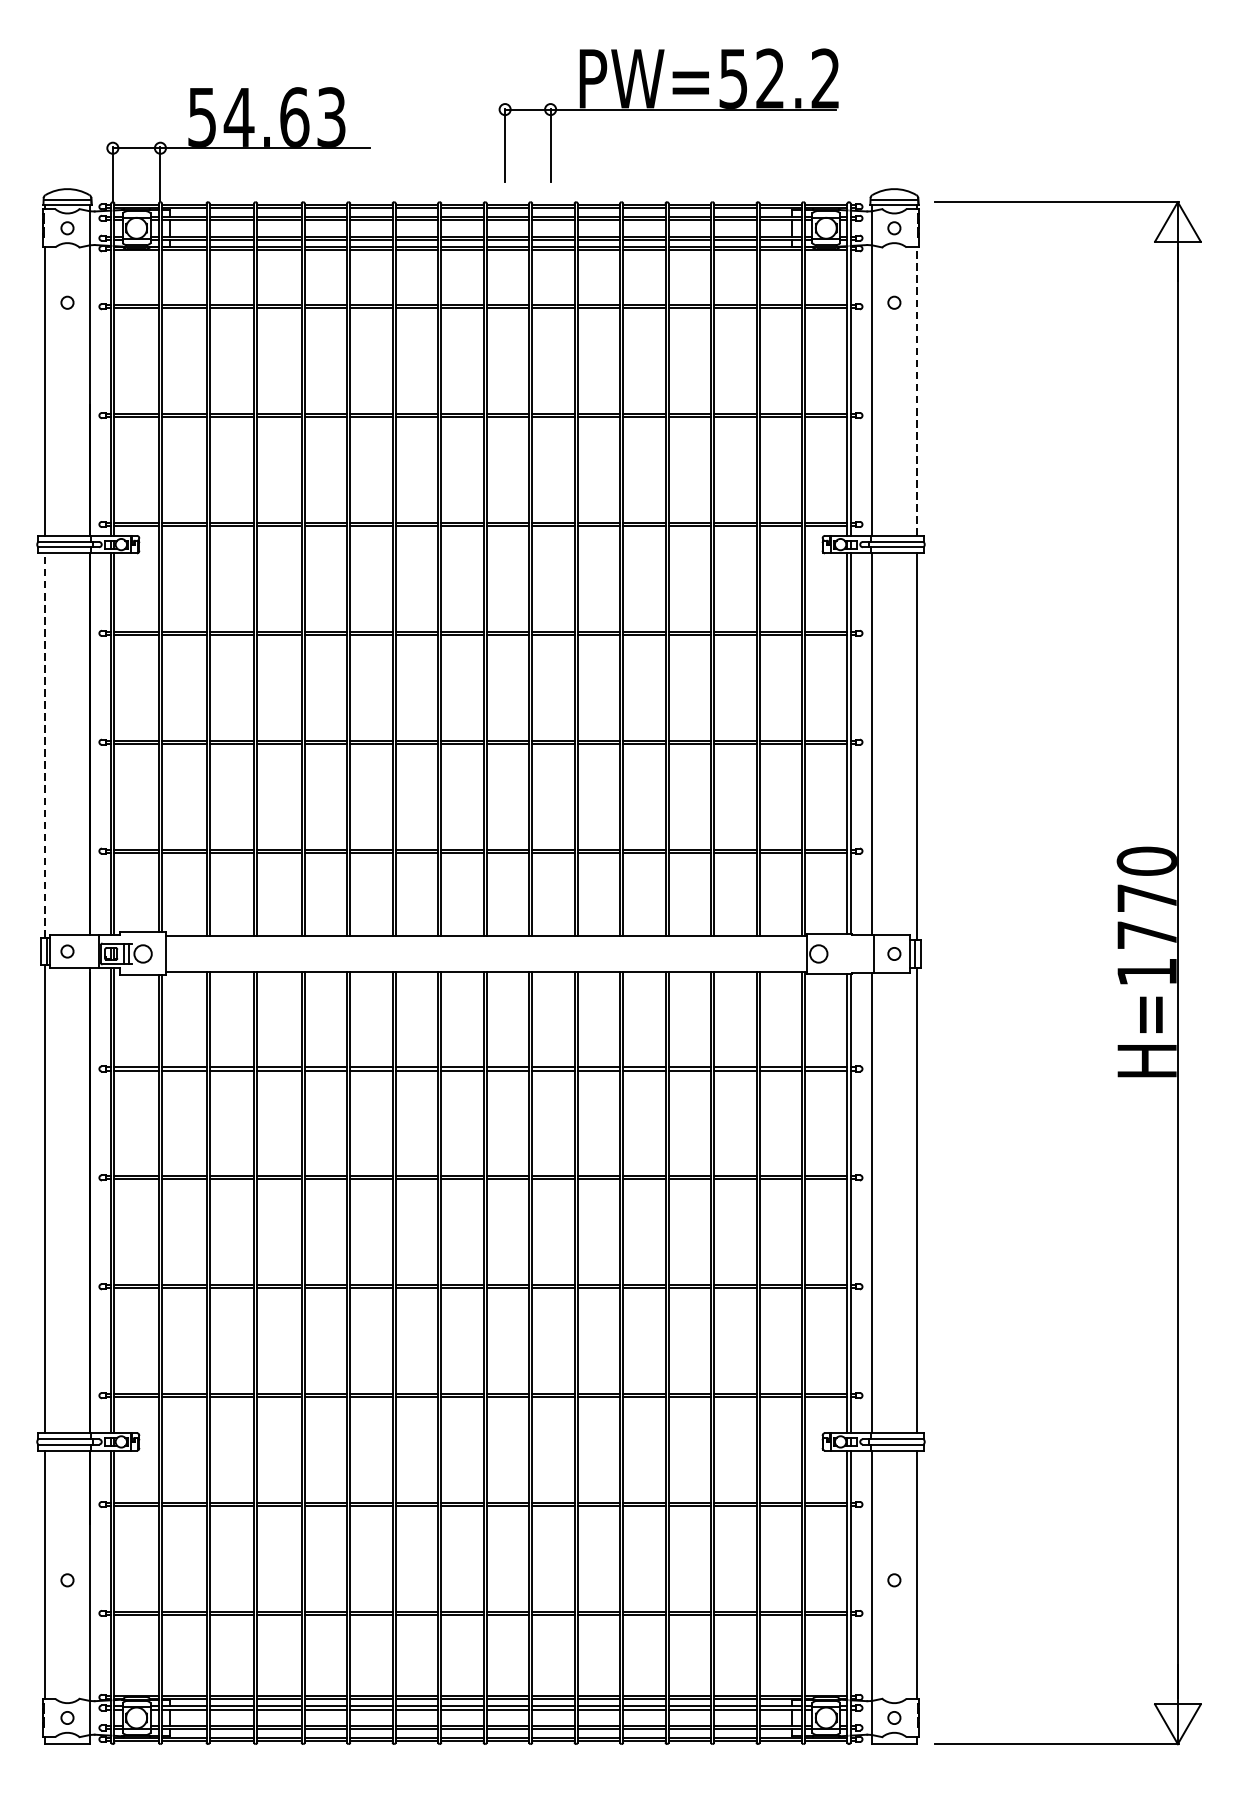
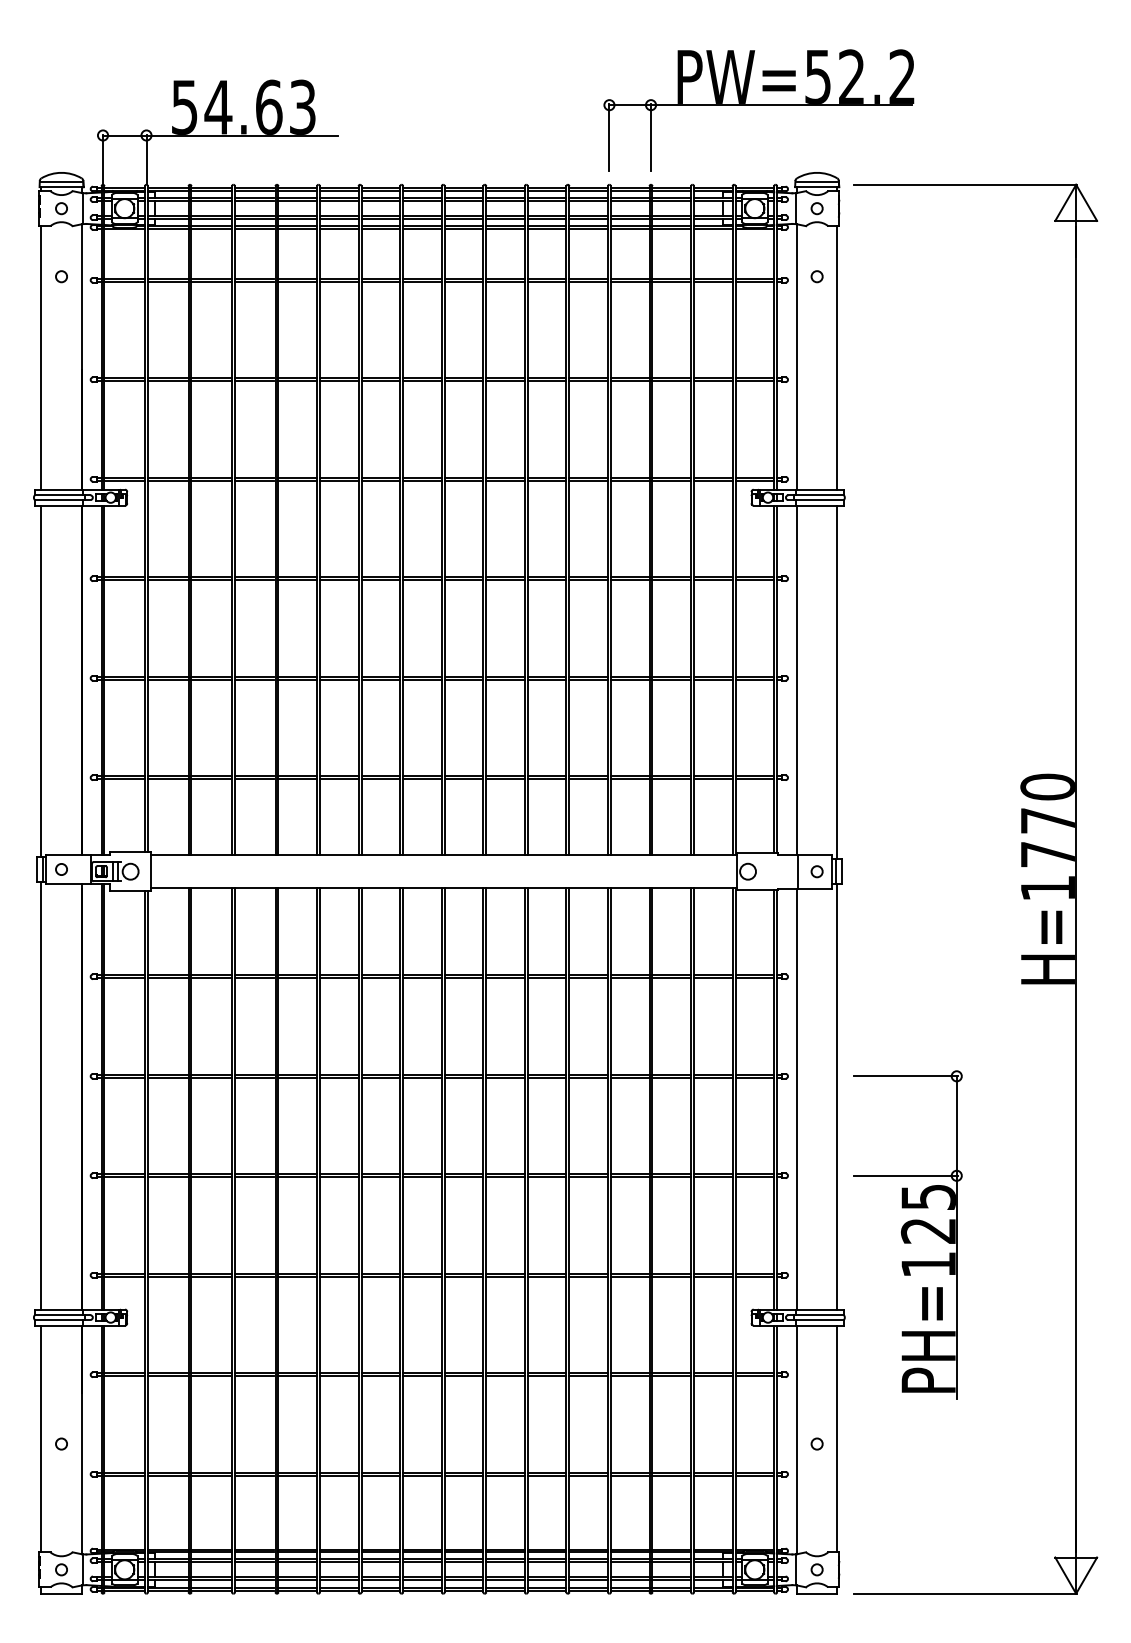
part: (668, 115) -> (758, 110), moved
line: (916, 391) -> (837, 357), dashed -> solid
line: (45, 745) -> (41, 681), dashed -> solid
part: (993, 1350) -> (907, 1234), added

